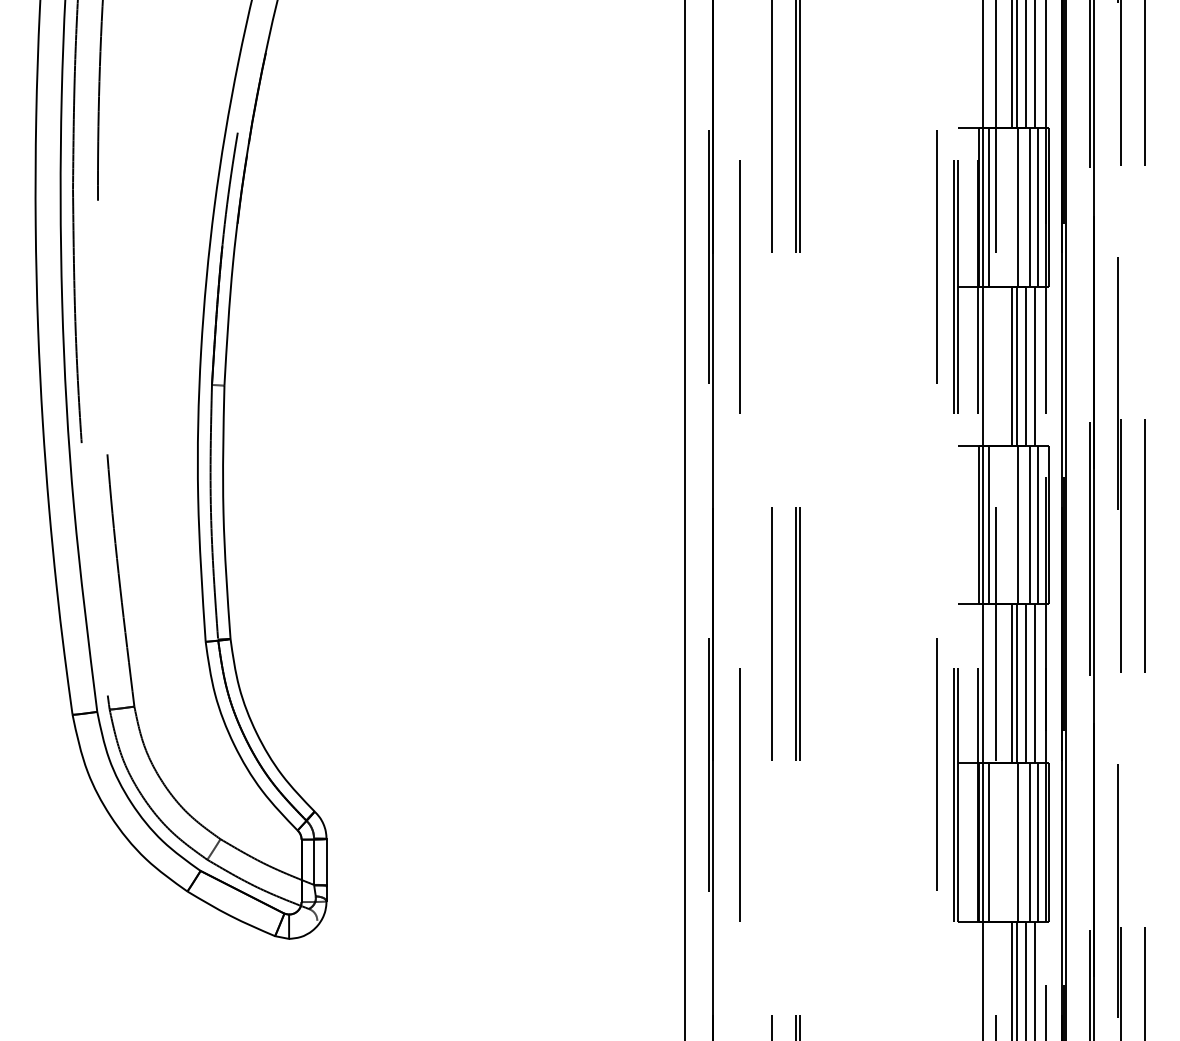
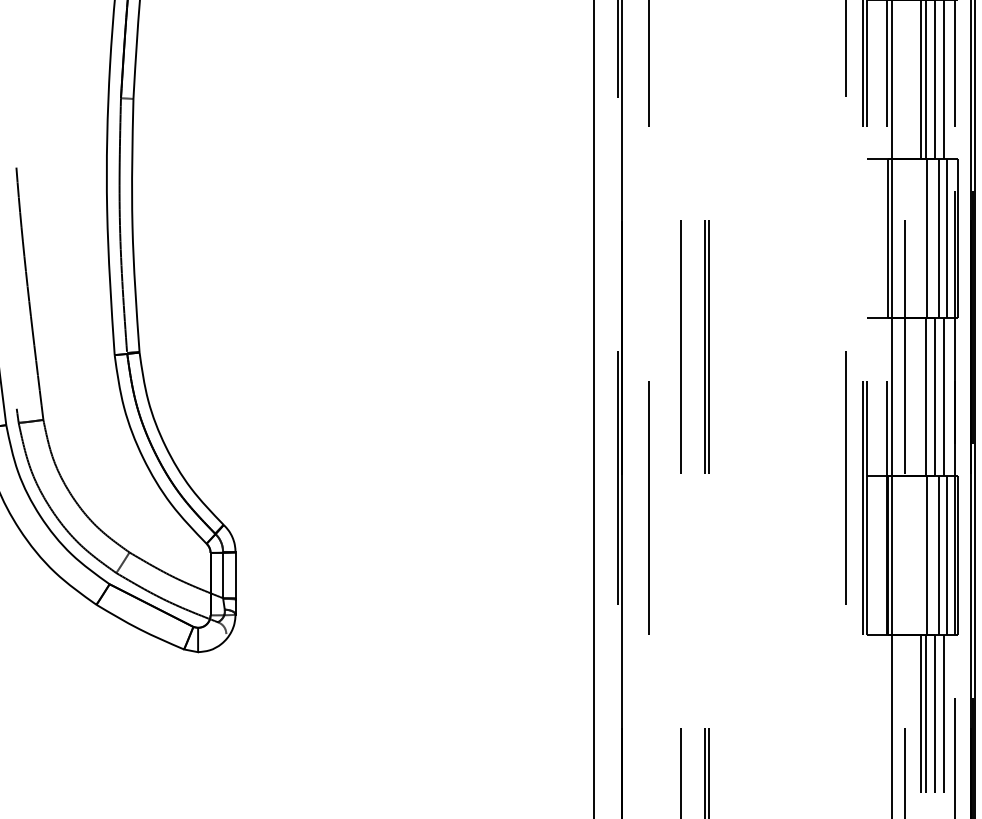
line: (988, 524) -> (897, 237), removed
line: (1012, 683) -> (921, 396), removed
line: (988, 841) -> (897, 554), removed

